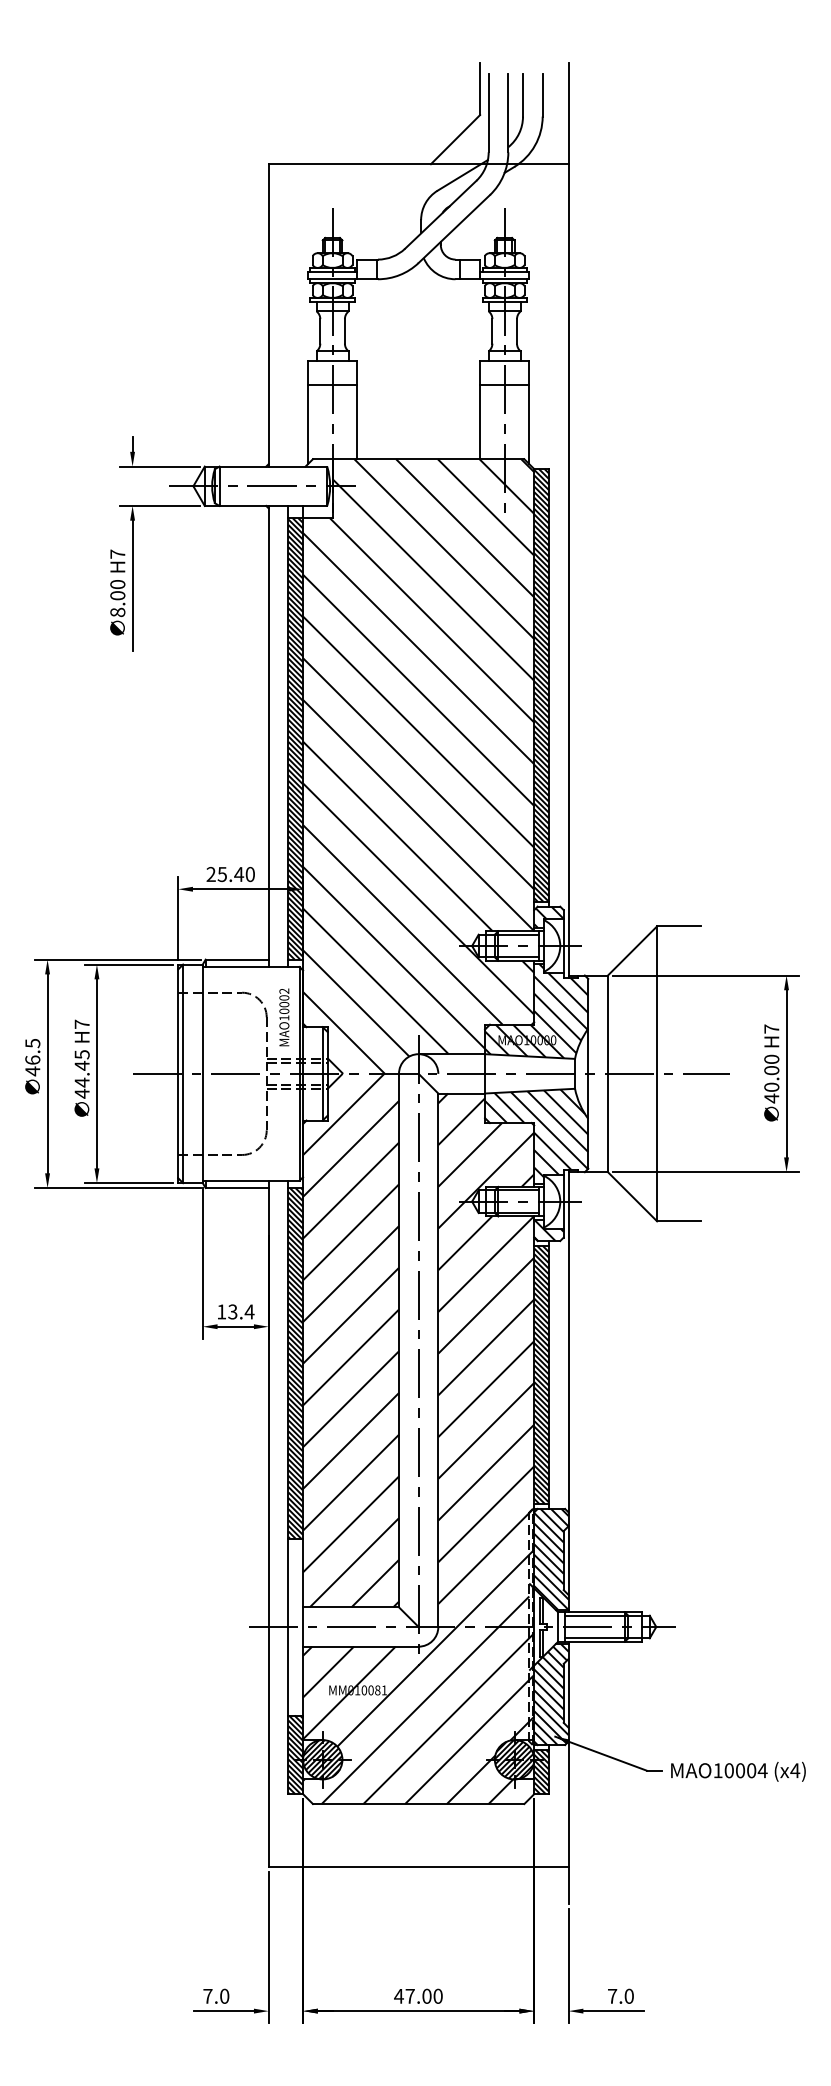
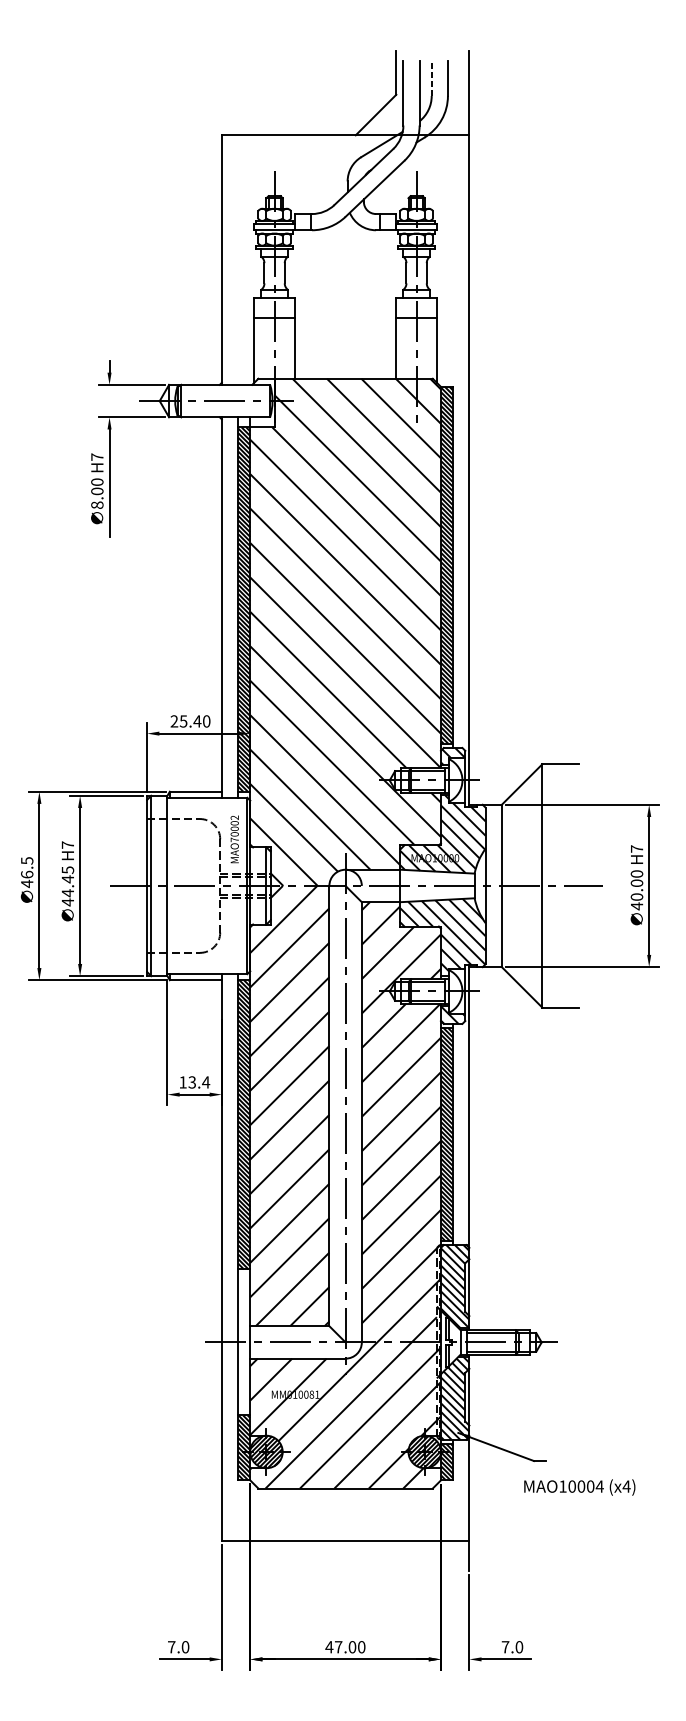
line: (523, 95) -> (432, 78), solid -> dashed
text: (284, 1017) -> (234, 839), MAO10002 -> MAO70002
text: (738, 1771) -> (579, 1487), moved

